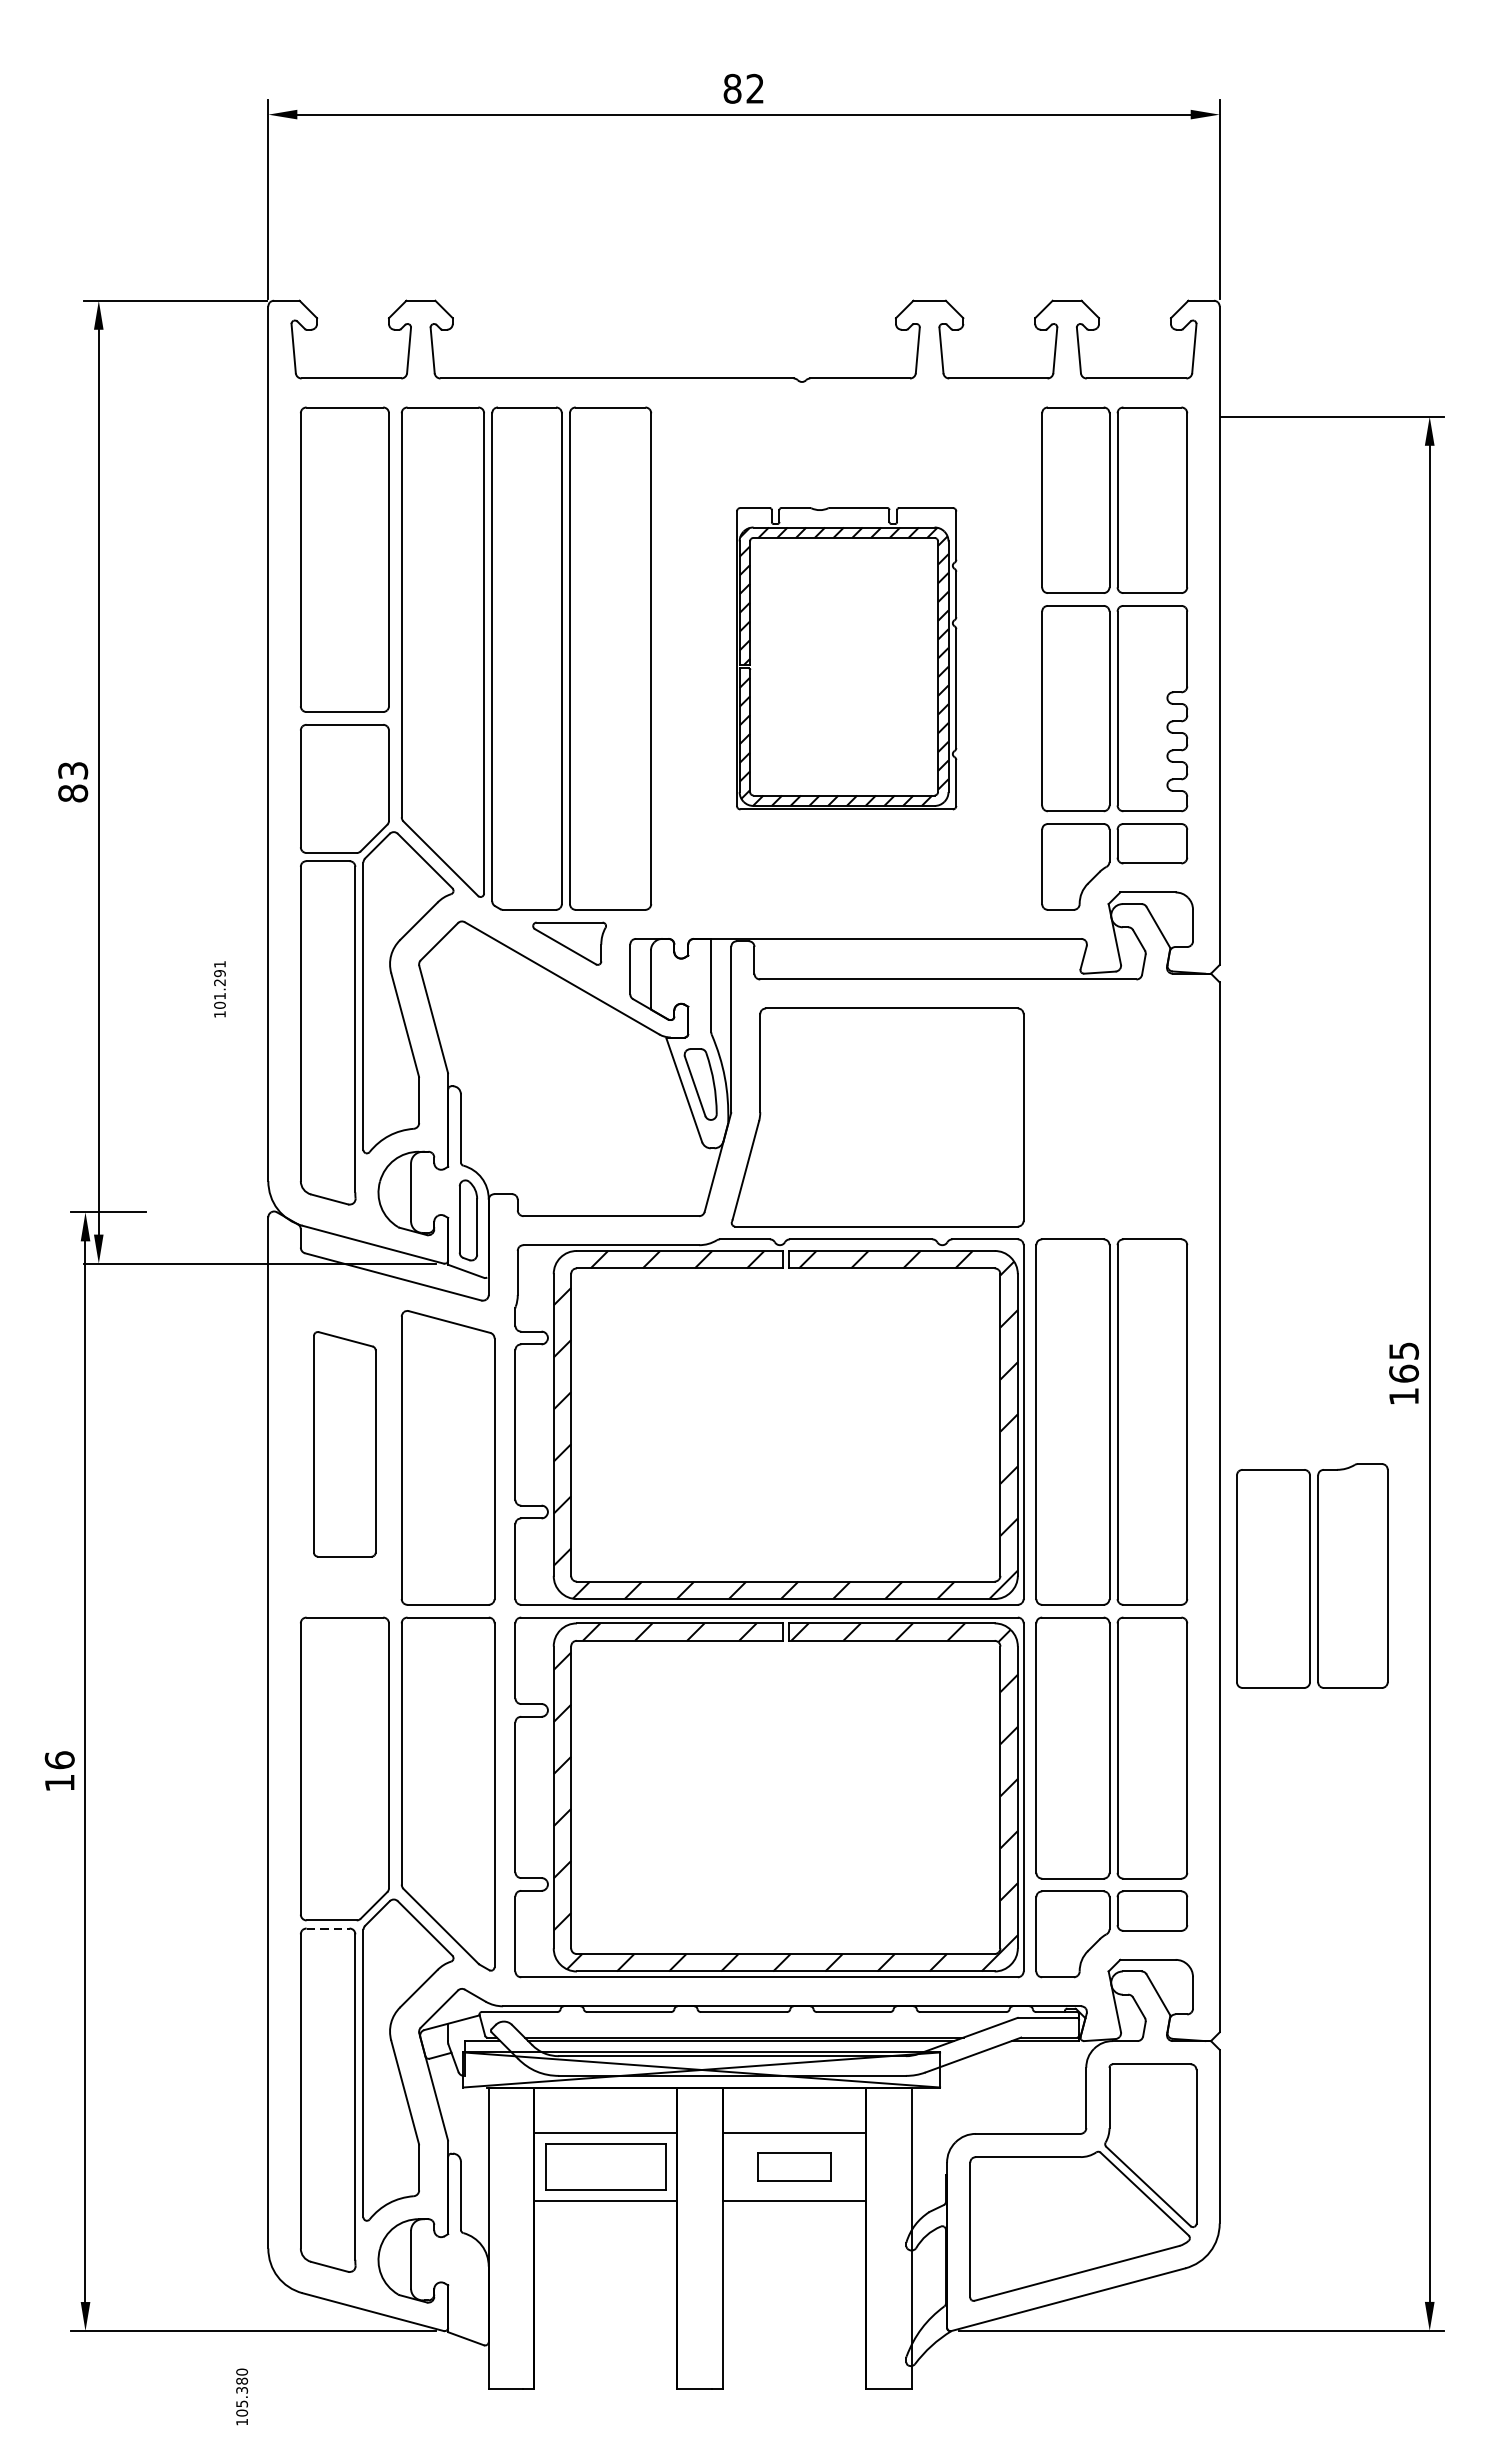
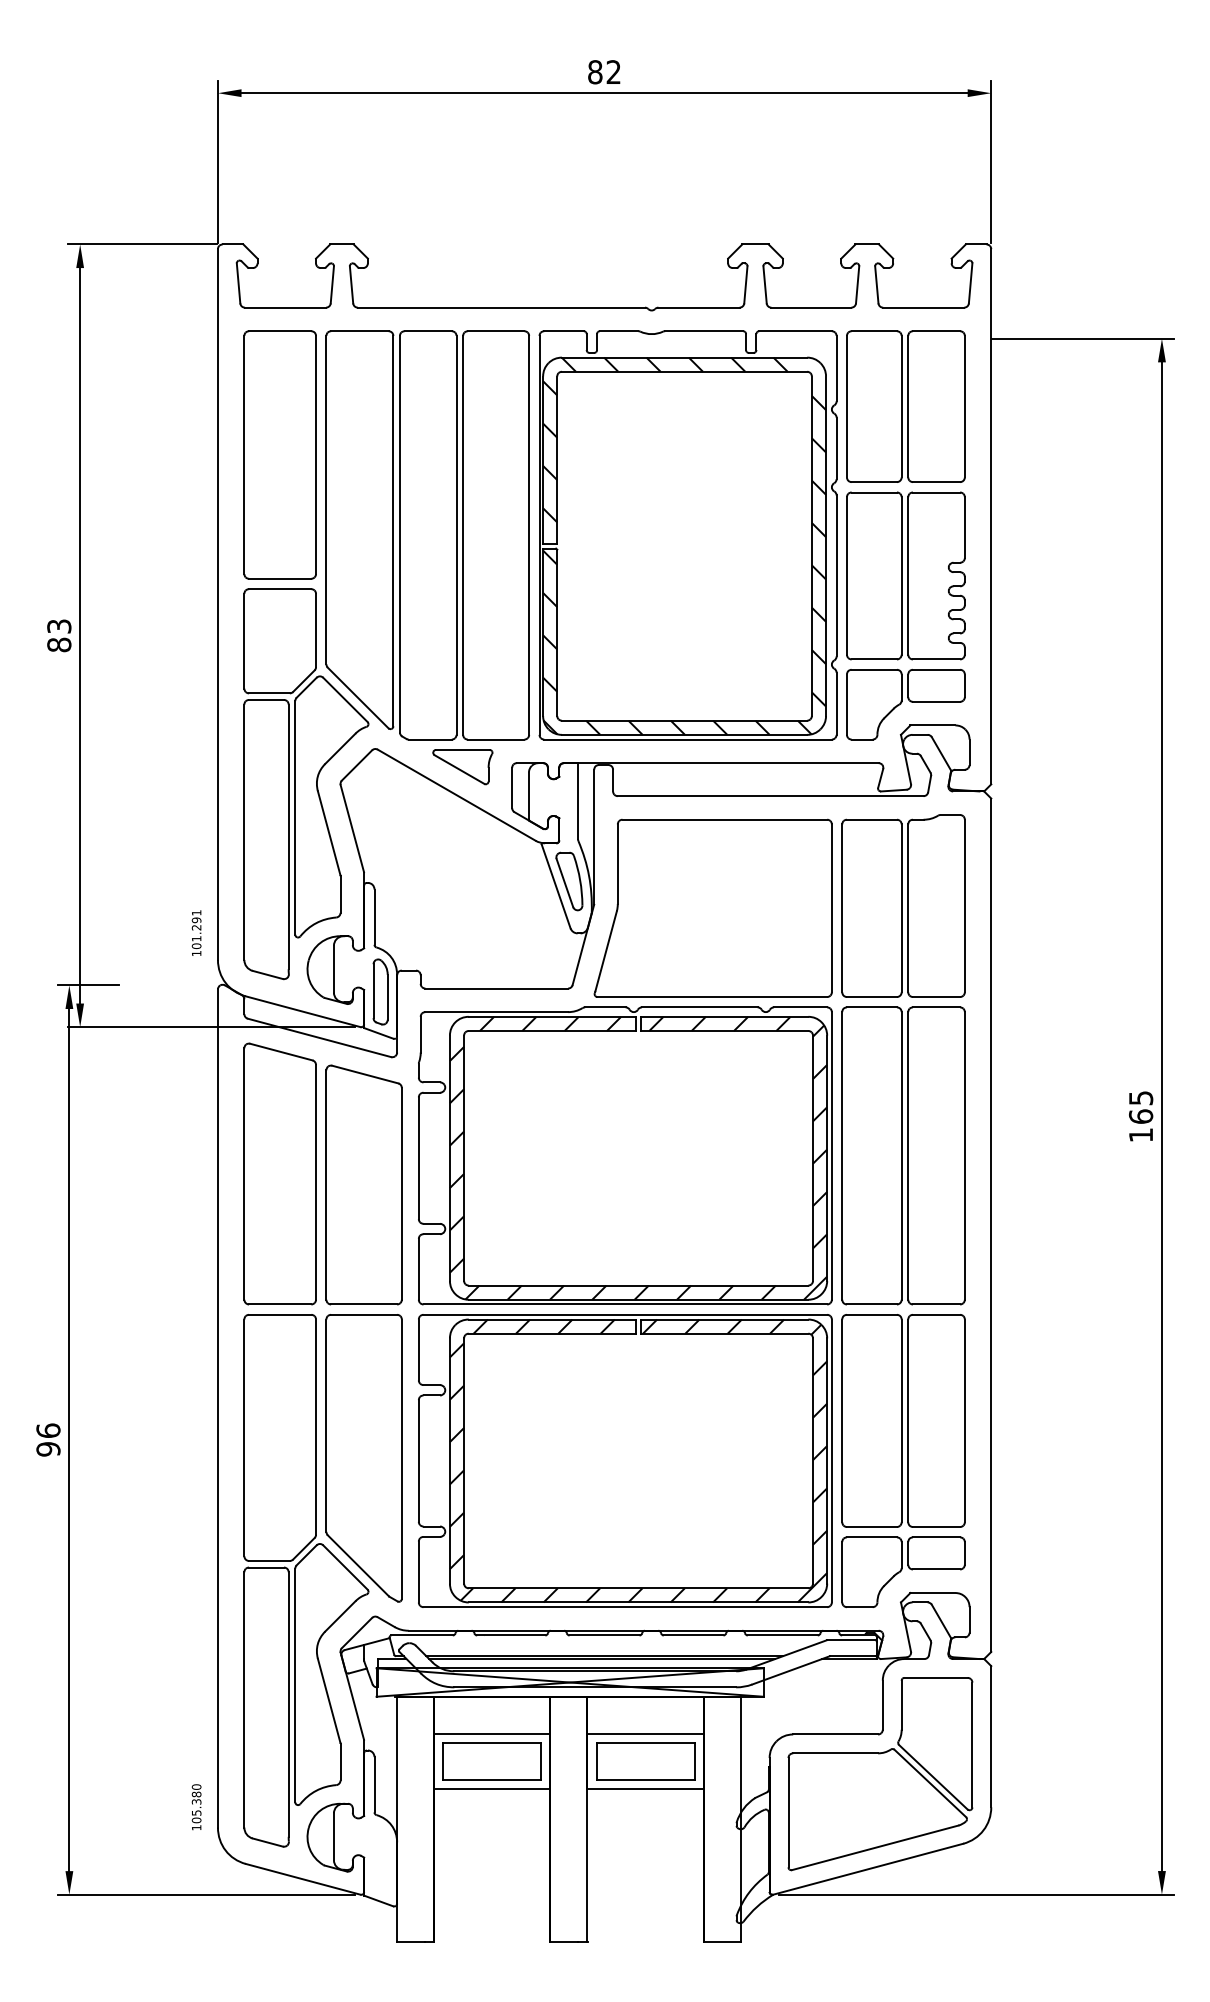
part: (845, 658) -> (687, 535), size x1.67
text: (219, 988) -> (196, 932), moved
part: (344, 1443) -> (279, 1173), size x1.43
part: (1312, 1575) -> (903, 905), moved
text: (59, 1783) -> (48, 1449), 16 -> 96
line: (329, 1928) -> (267, 1567), dashed -> solid
part: (794, 2167) -> (645, 1761), size x1.67
text: (241, 2397) -> (196, 1807), moved

